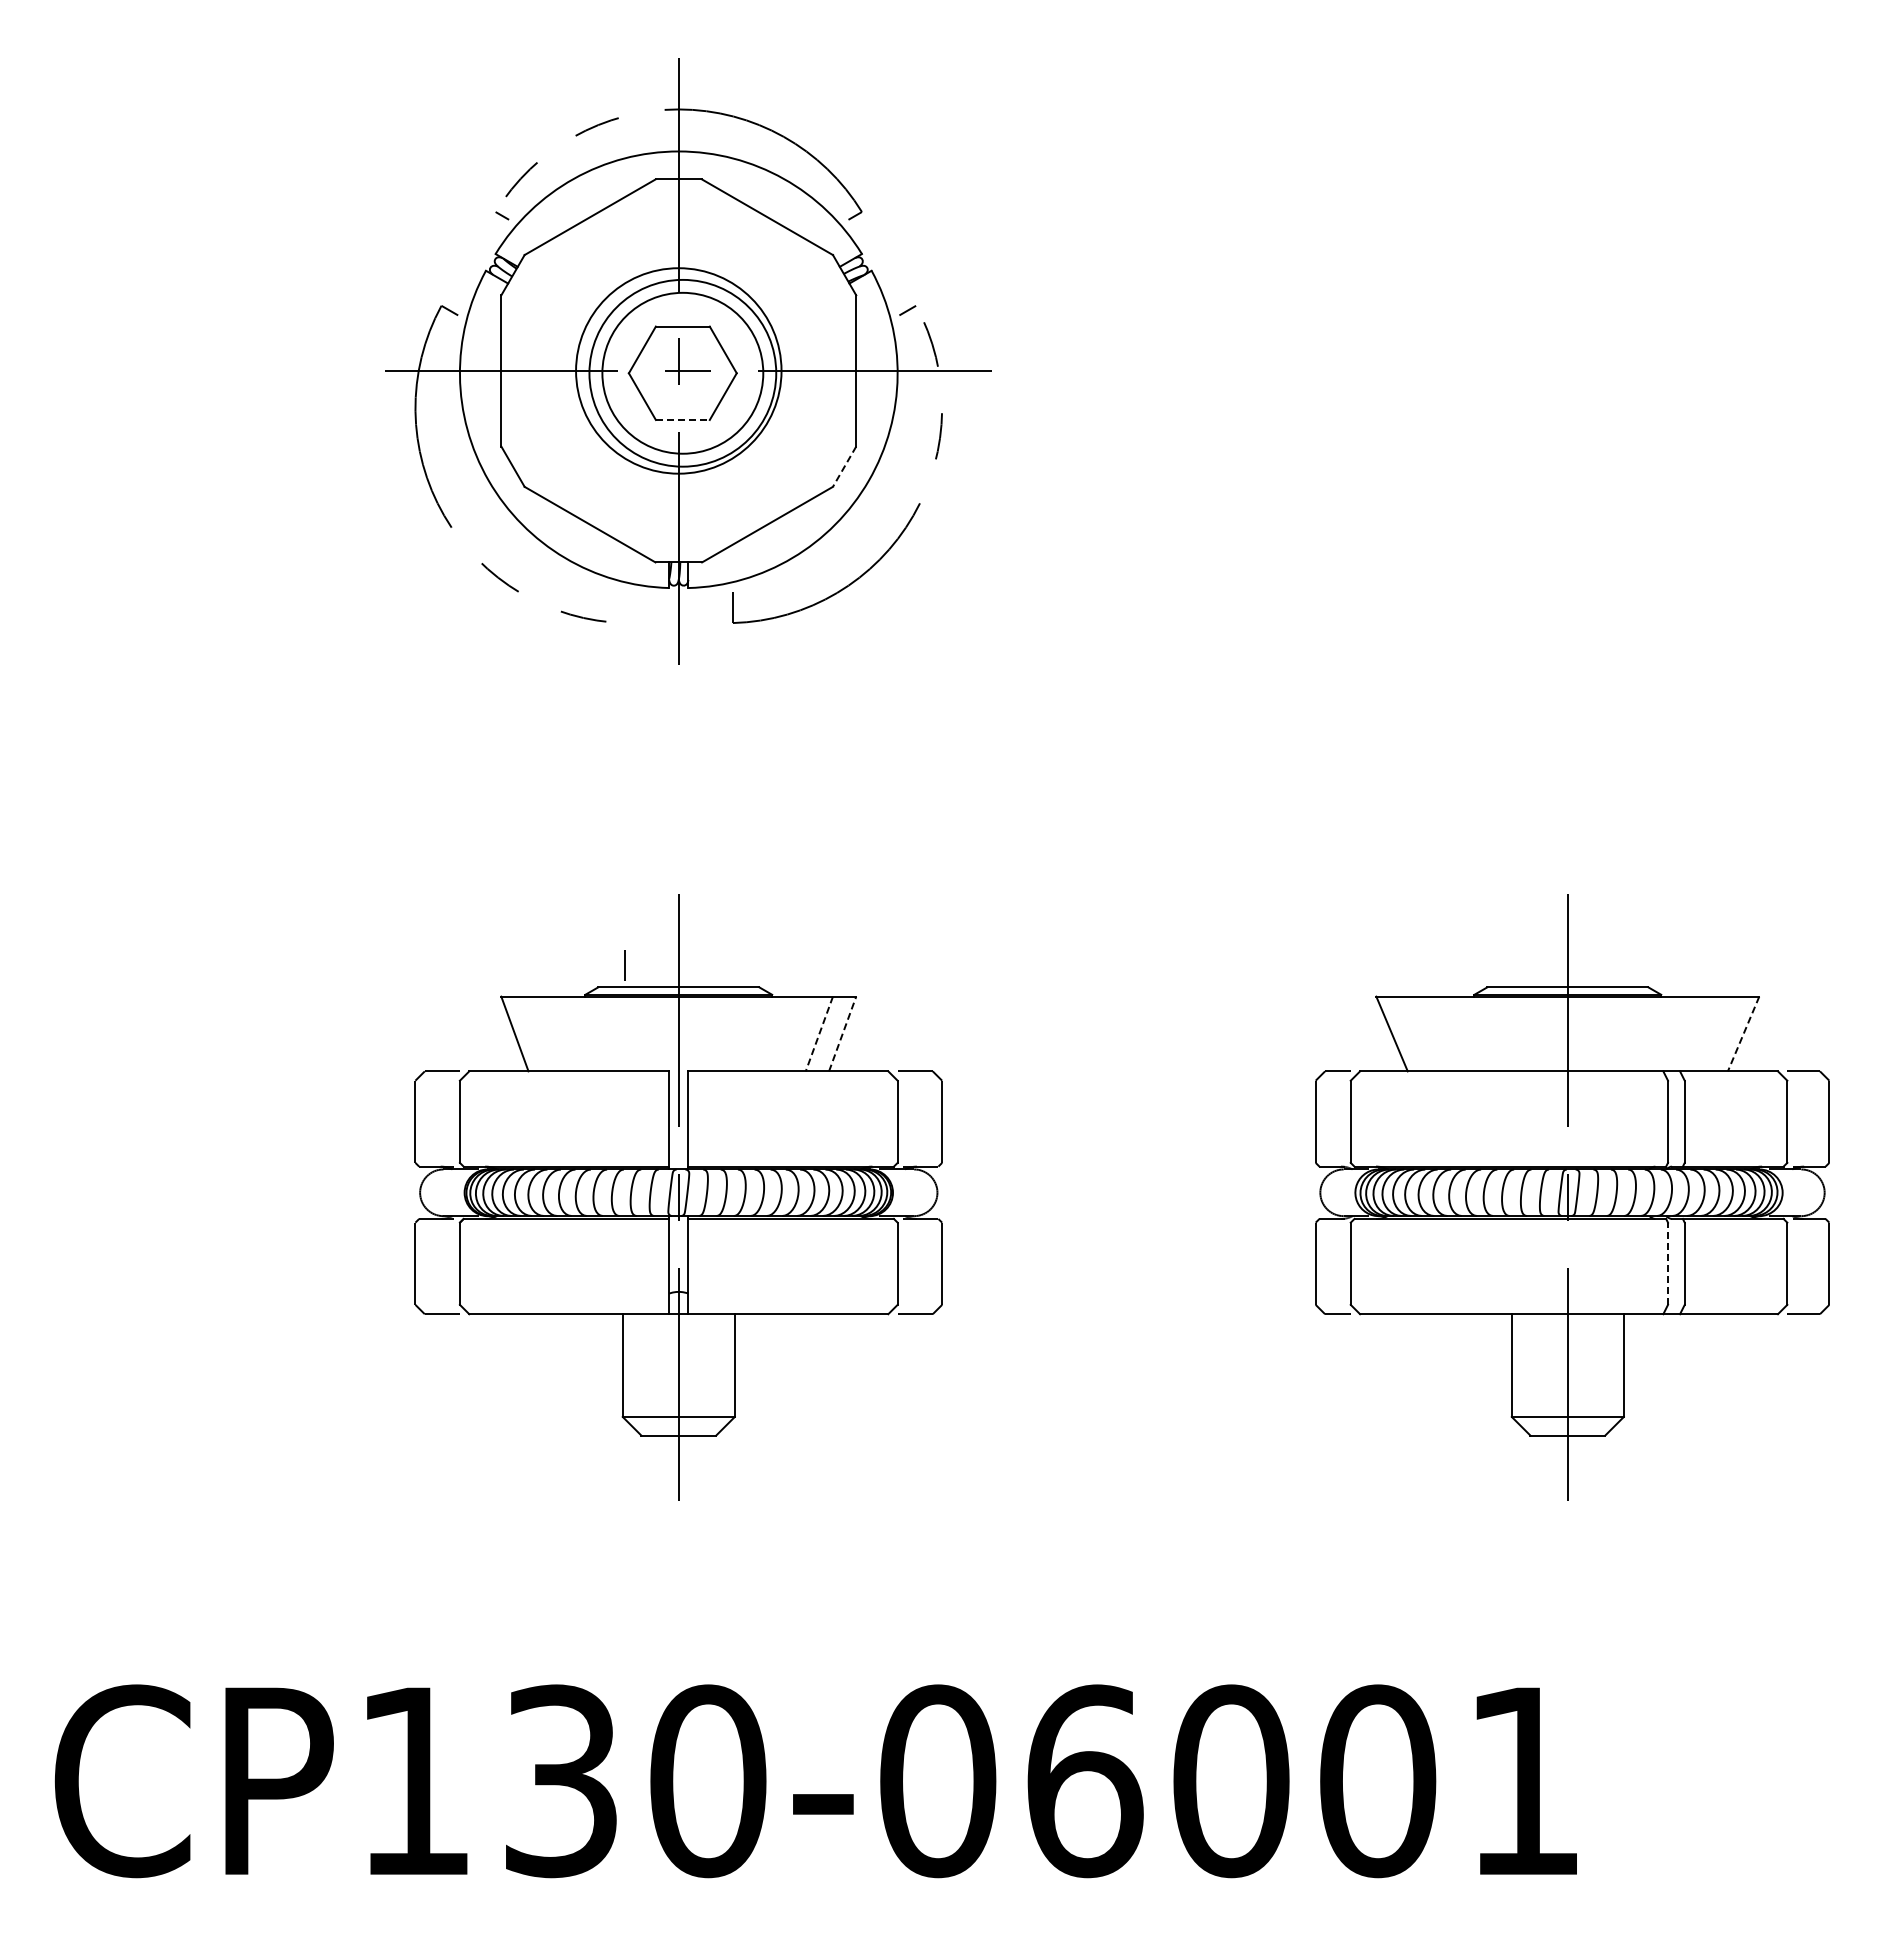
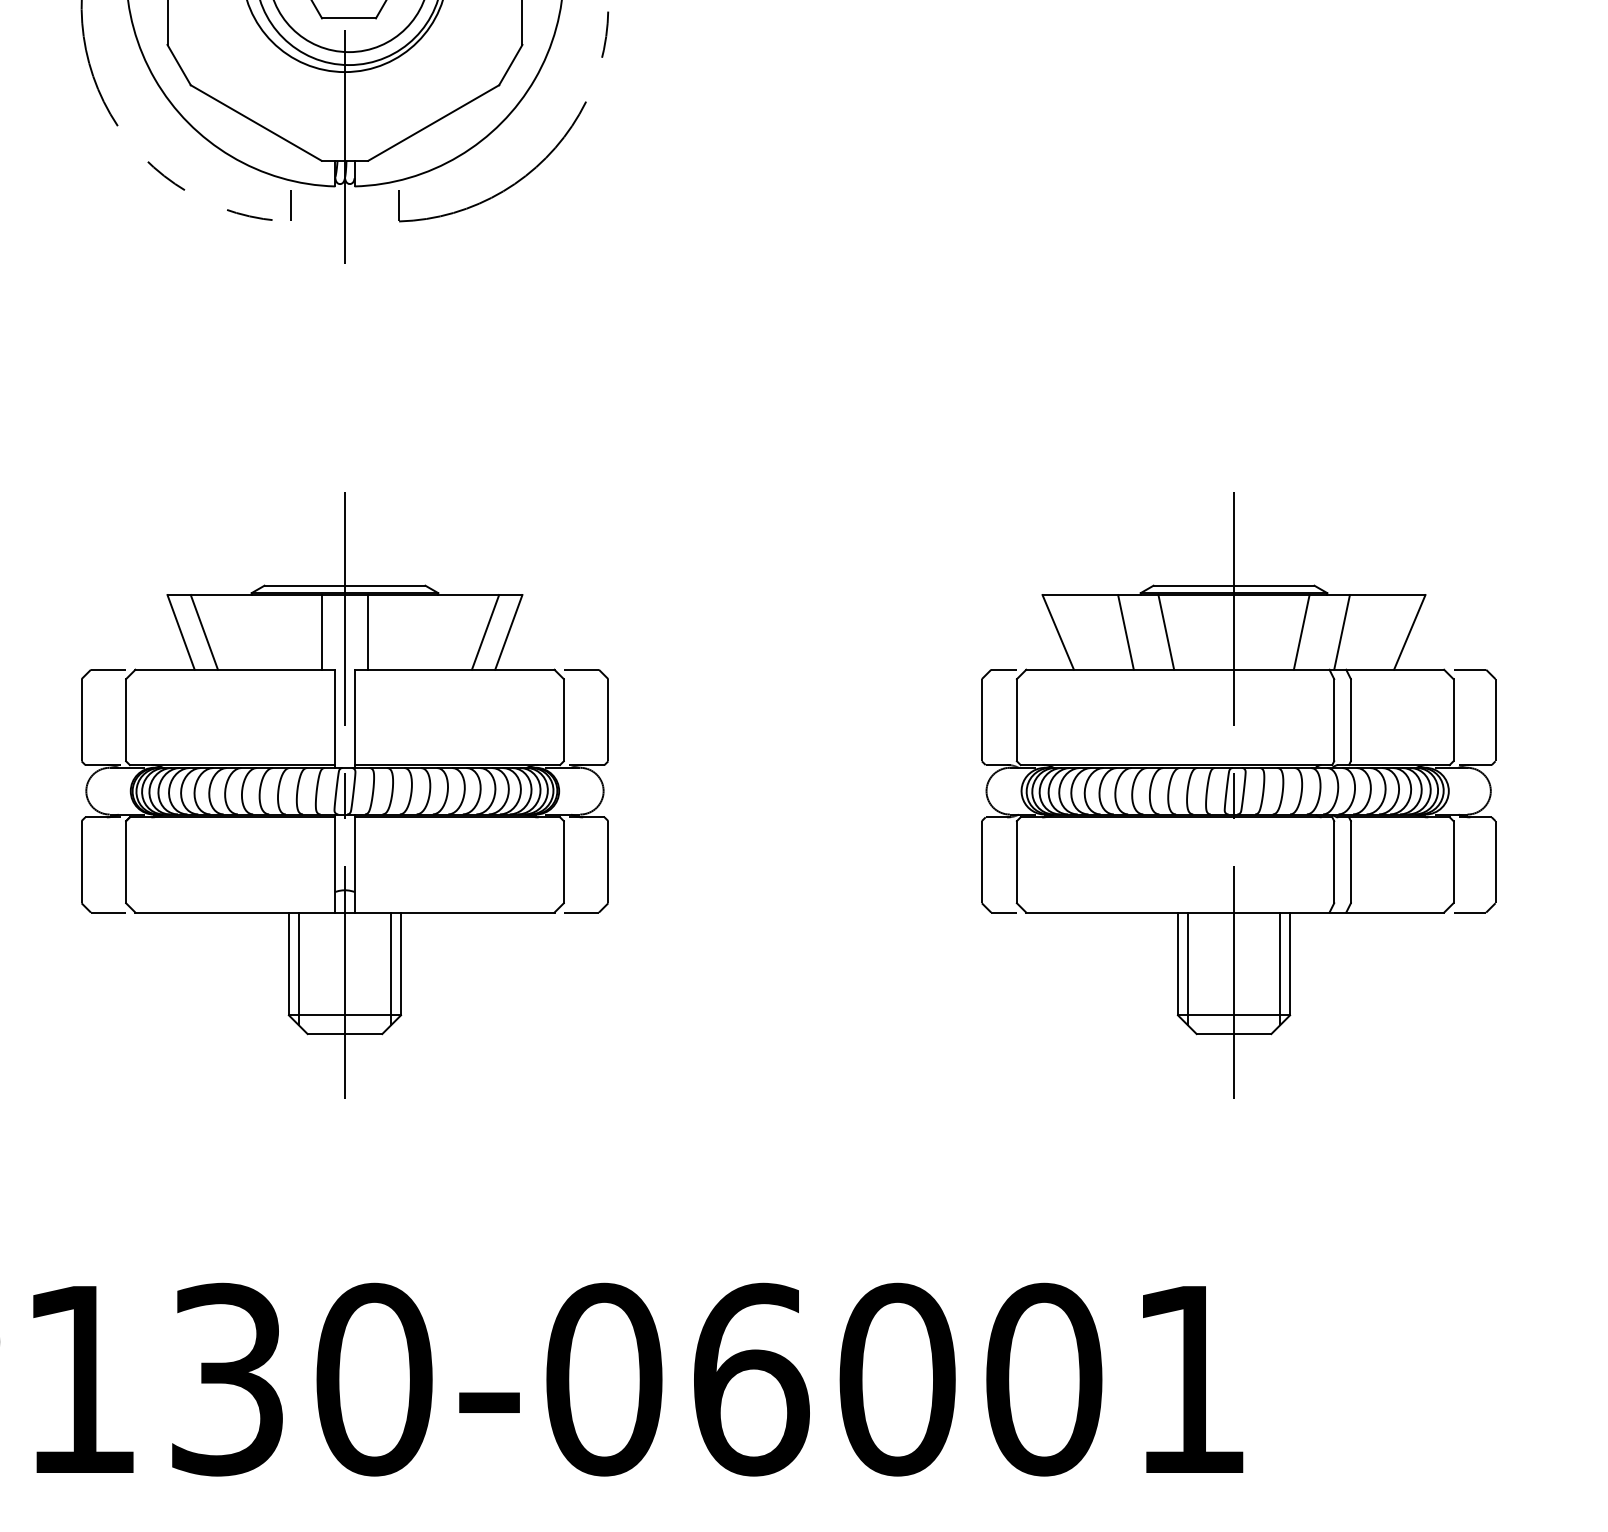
line: (682, 419) -> (348, 17), dashed -> solid
line: (844, 467) -> (510, 65), dashed -> solid
line: (624, 965) -> (290, 205), moved
line: (537, 1033) -> (203, 631), added
line: (655, 1033) -> (321, 631), added
line: (702, 1033) -> (368, 631), added
line: (1459, 1033) -> (1125, 631), added
line: (1499, 1033) -> (1165, 631), added
line: (1635, 1033) -> (1301, 631), added
line: (1675, 1033) -> (1341, 631), added
line: (819, 1034) -> (485, 632), dashed -> solid
line: (842, 1034) -> (508, 632), dashed -> solid
line: (1743, 1034) -> (1409, 632), dashed -> solid
line: (1668, 1263) -> (1334, 861), dashed -> solid
line: (632, 1370) -> (298, 968), added
line: (724, 1370) -> (390, 968), added
line: (1521, 1370) -> (1187, 968), added
line: (1613, 1370) -> (1279, 968), added

